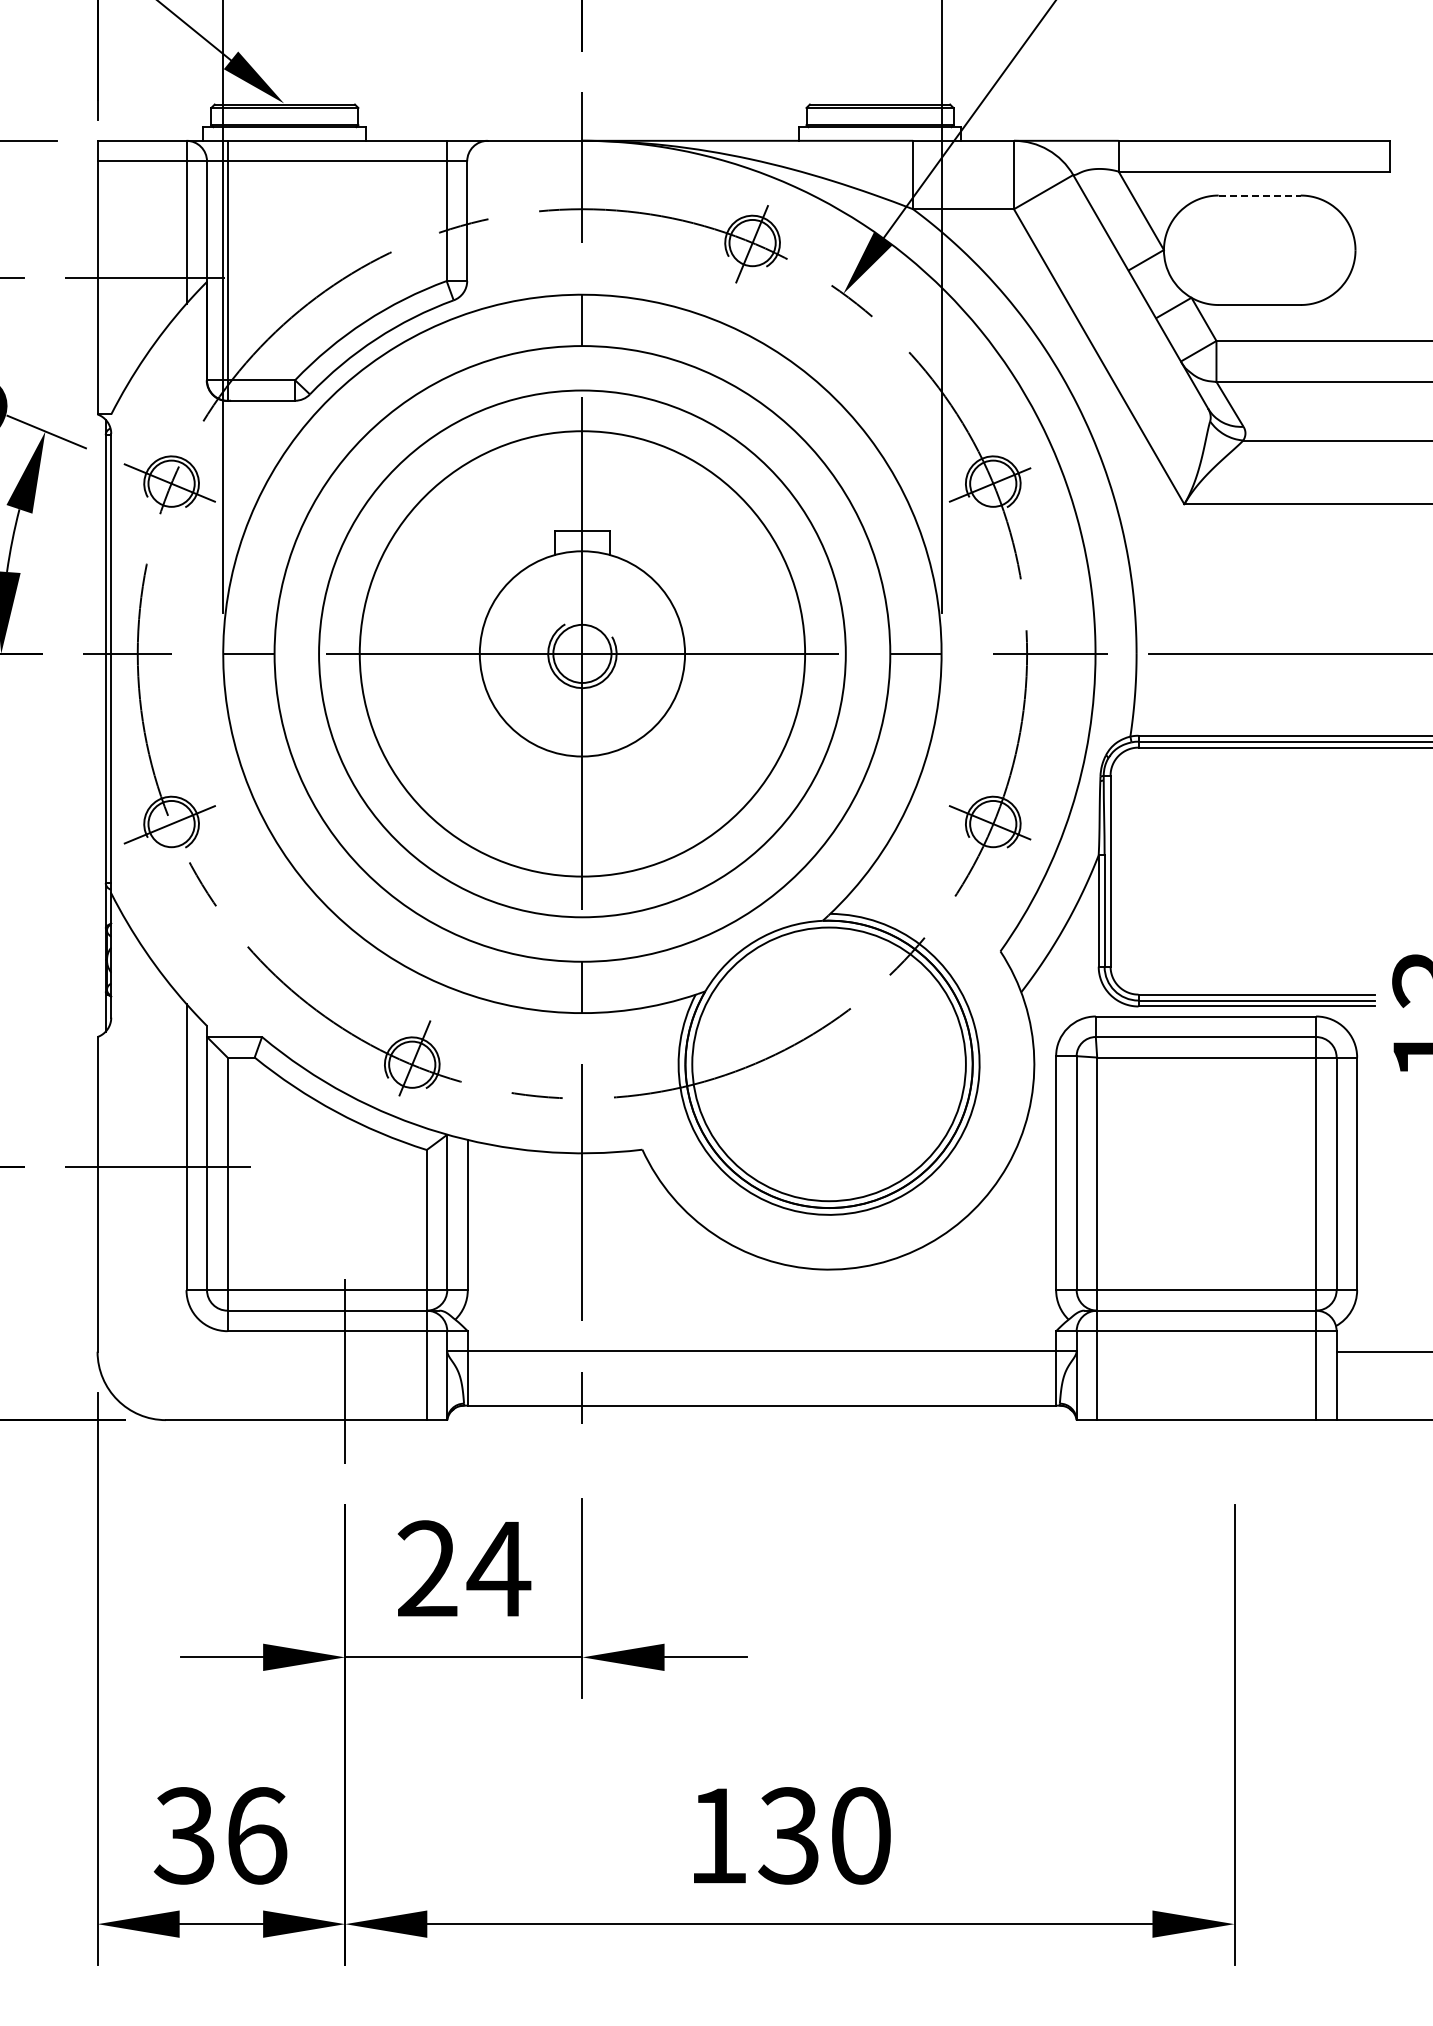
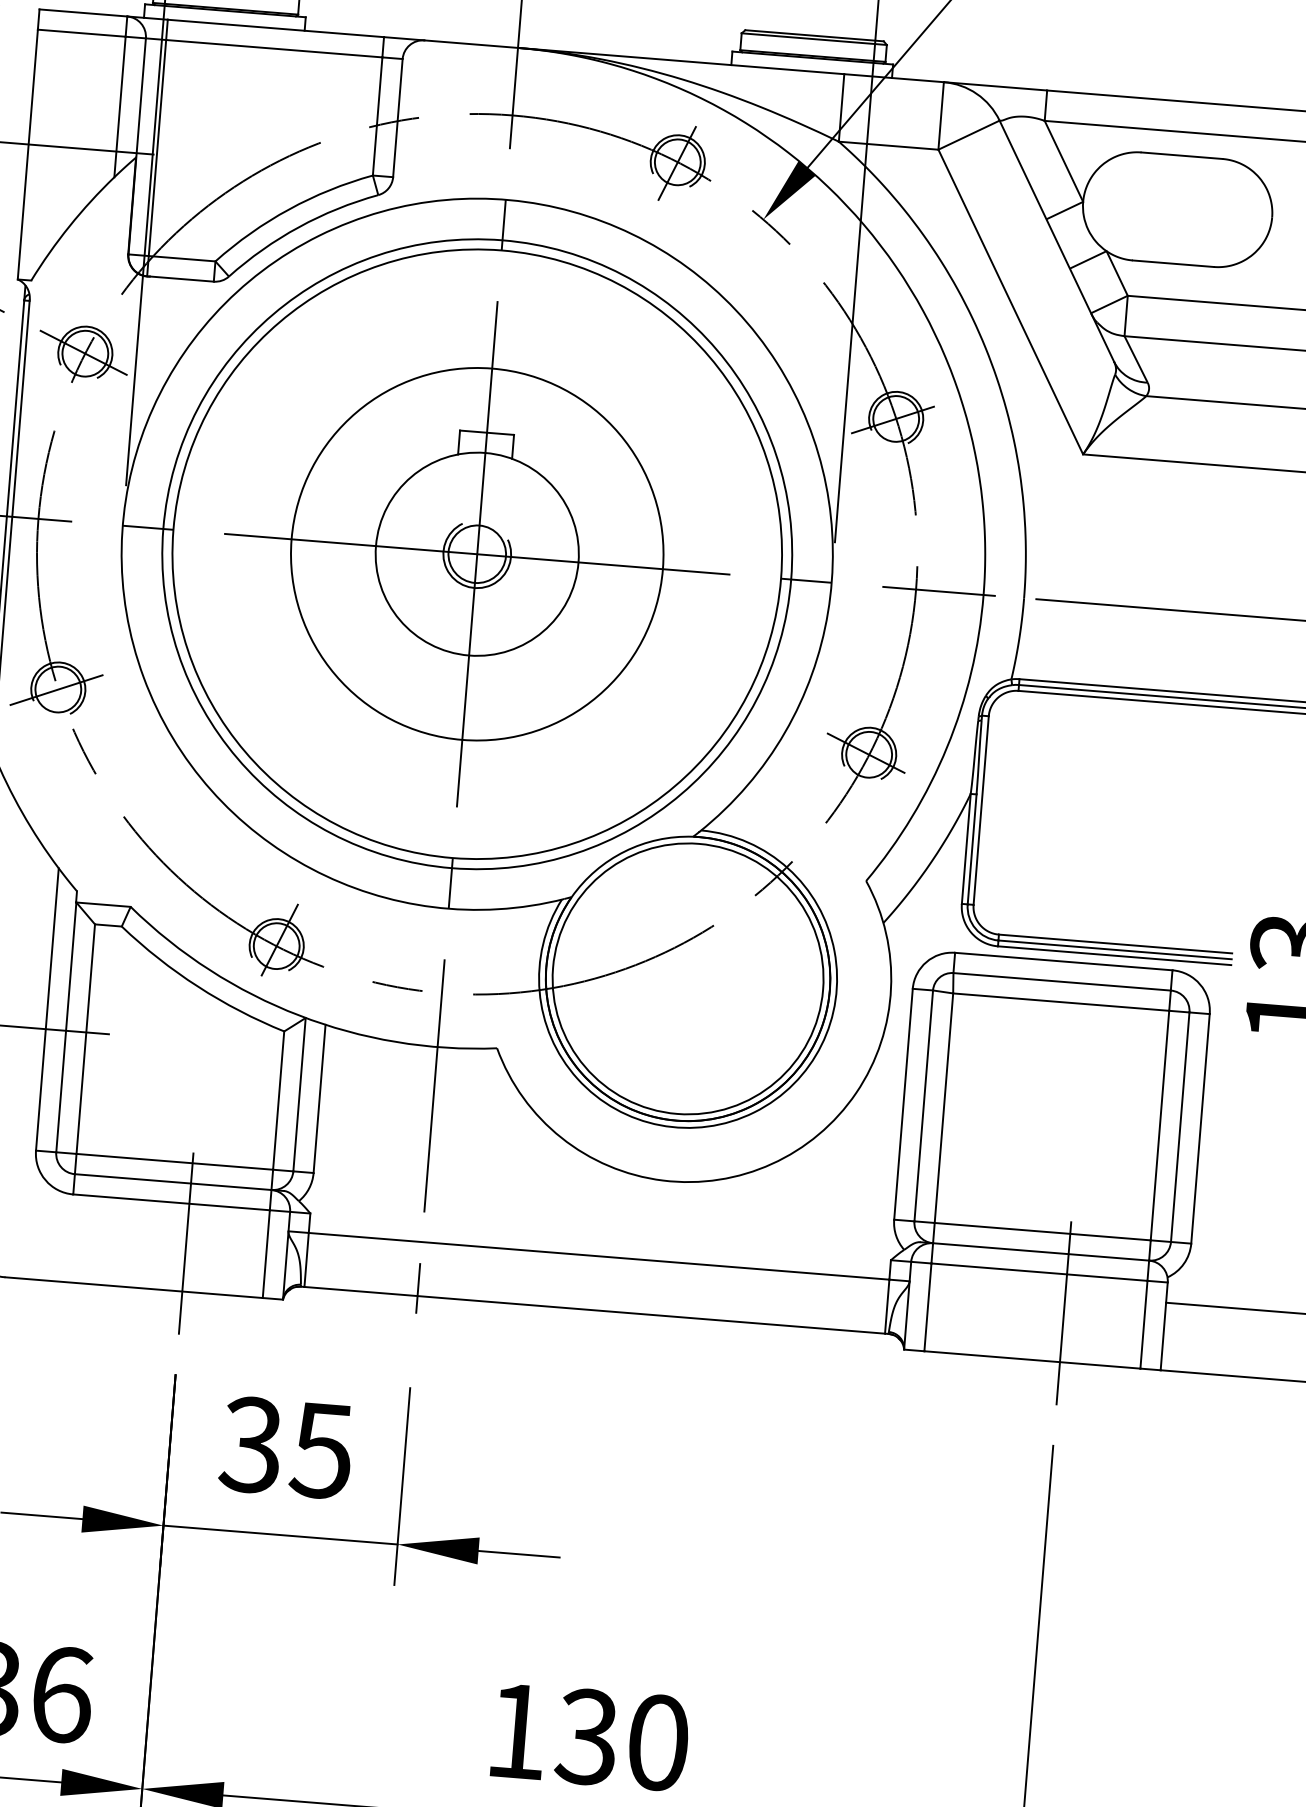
line: (1260, 195) -> (1182, 155), dashed -> solid
circle: (582, 653) -> (477, 553), size x0.71
circle: (582, 653) -> (477, 553), size x1.43
line: (1234, 1370) -> (1063, 1313), added
text: (463, 1568) -> (287, 1447), 24 -> 35

